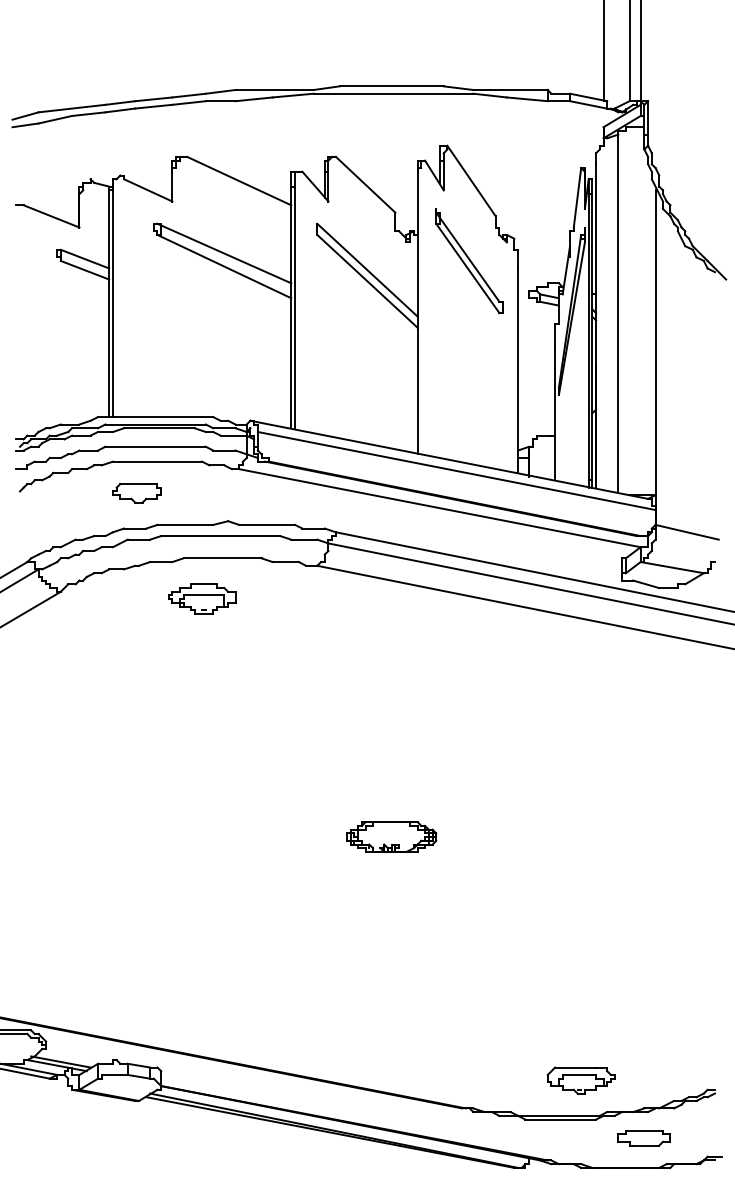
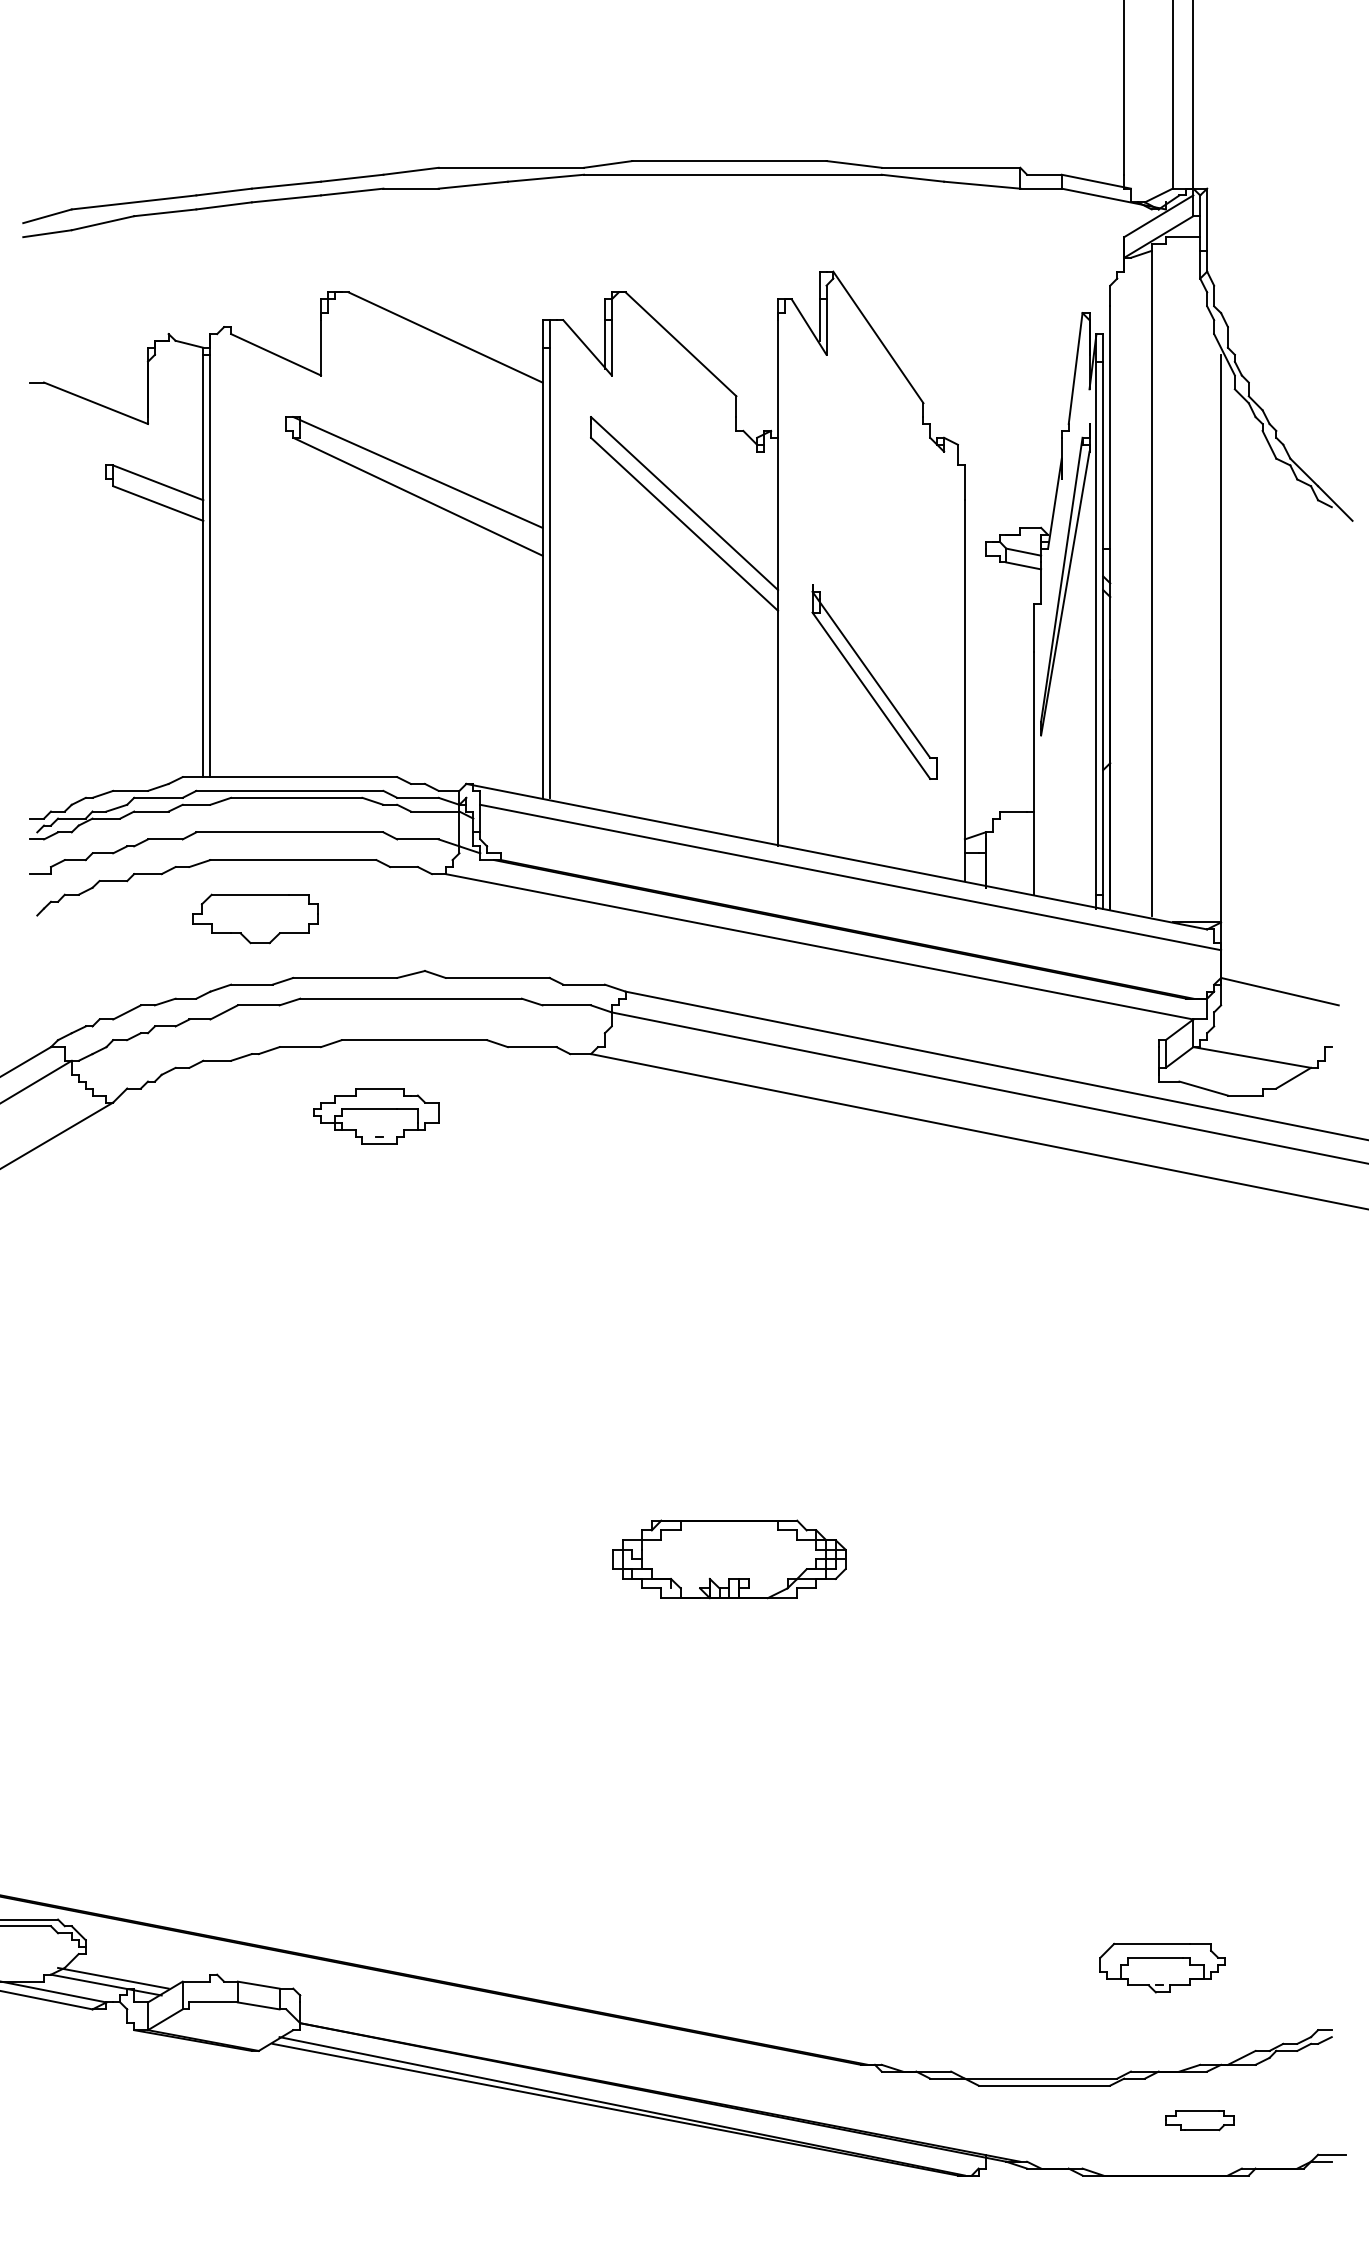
part: (469, 261) -> (874, 682), moved
part: (136, 493) -> (254, 919), size x1.4
part: (391, 836) -> (729, 1558), size x1.4
part: (580, 1080) -> (1161, 1968), moved
part: (643, 1138) -> (1198, 2120), size x0.7

